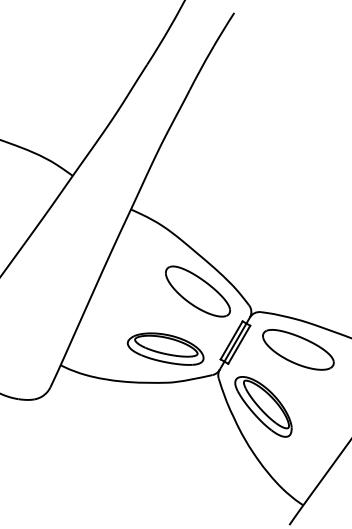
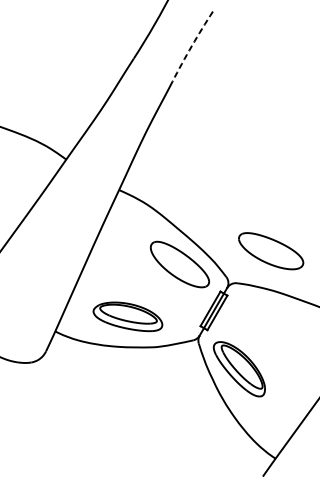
arc: (211, 50) -> (192, 45), solid -> dashed
part: (165, 348) -> (127, 316), moved
part: (298, 349) -> (271, 250), moved

